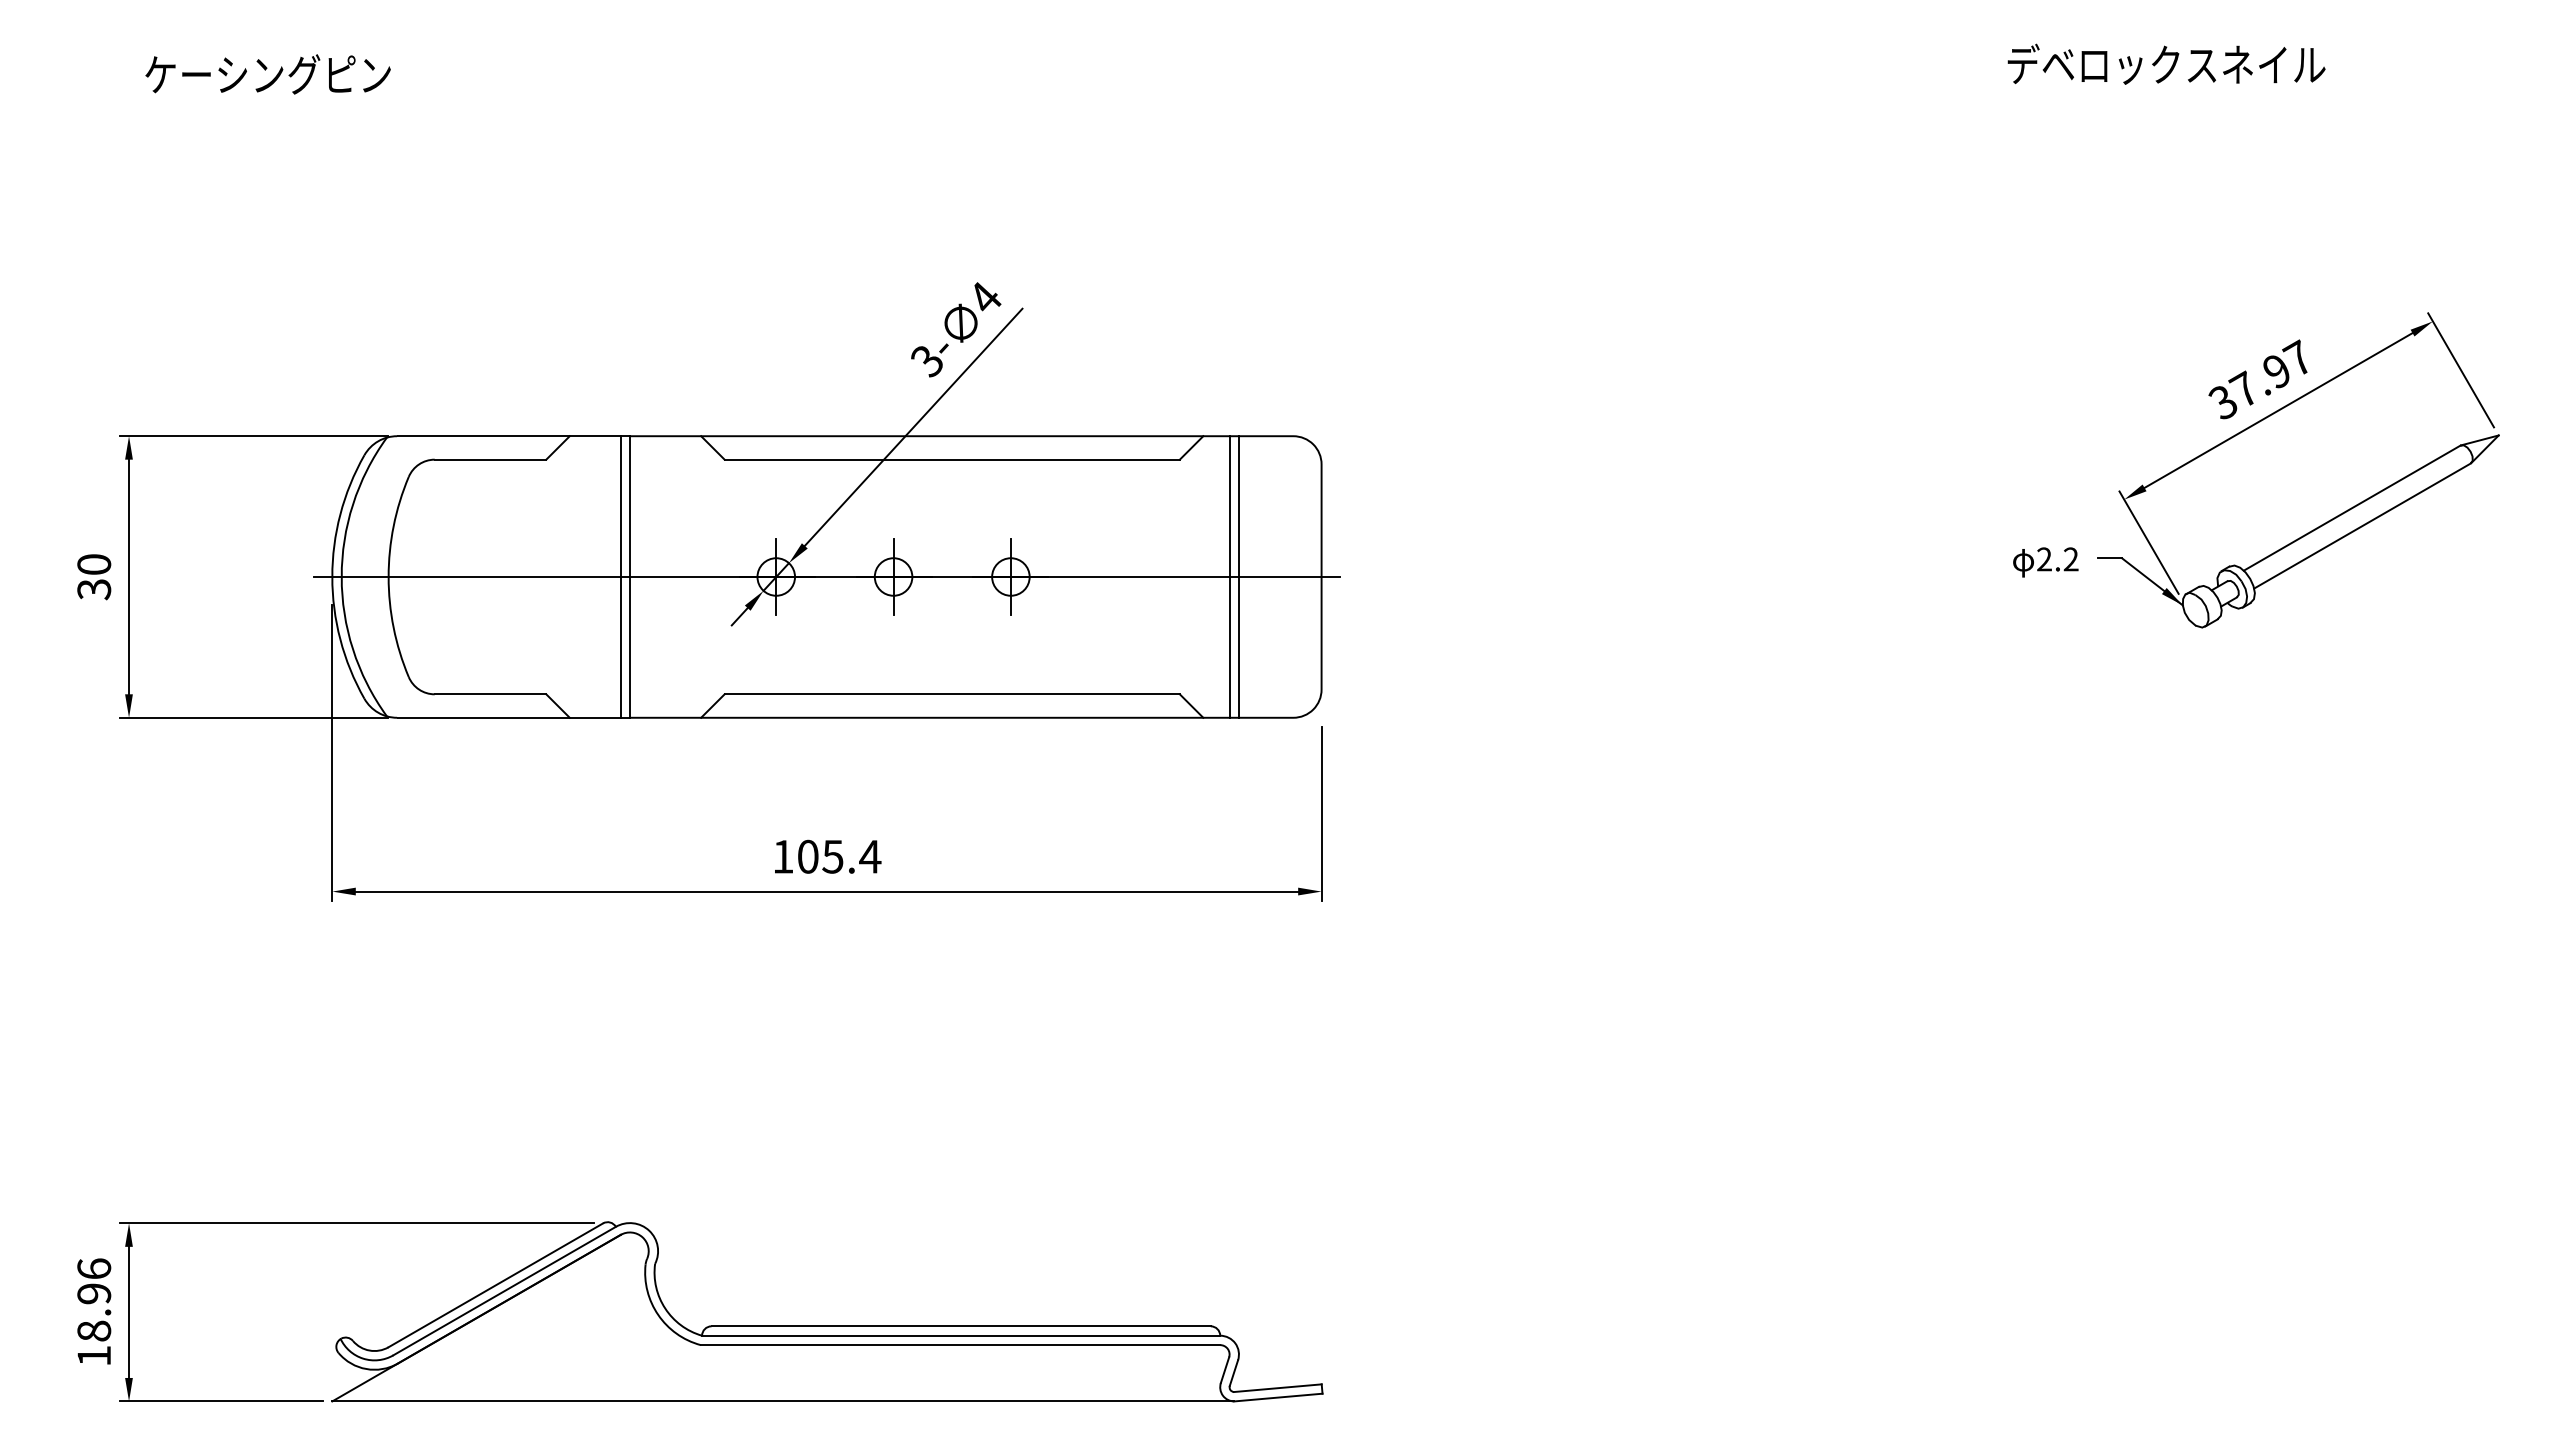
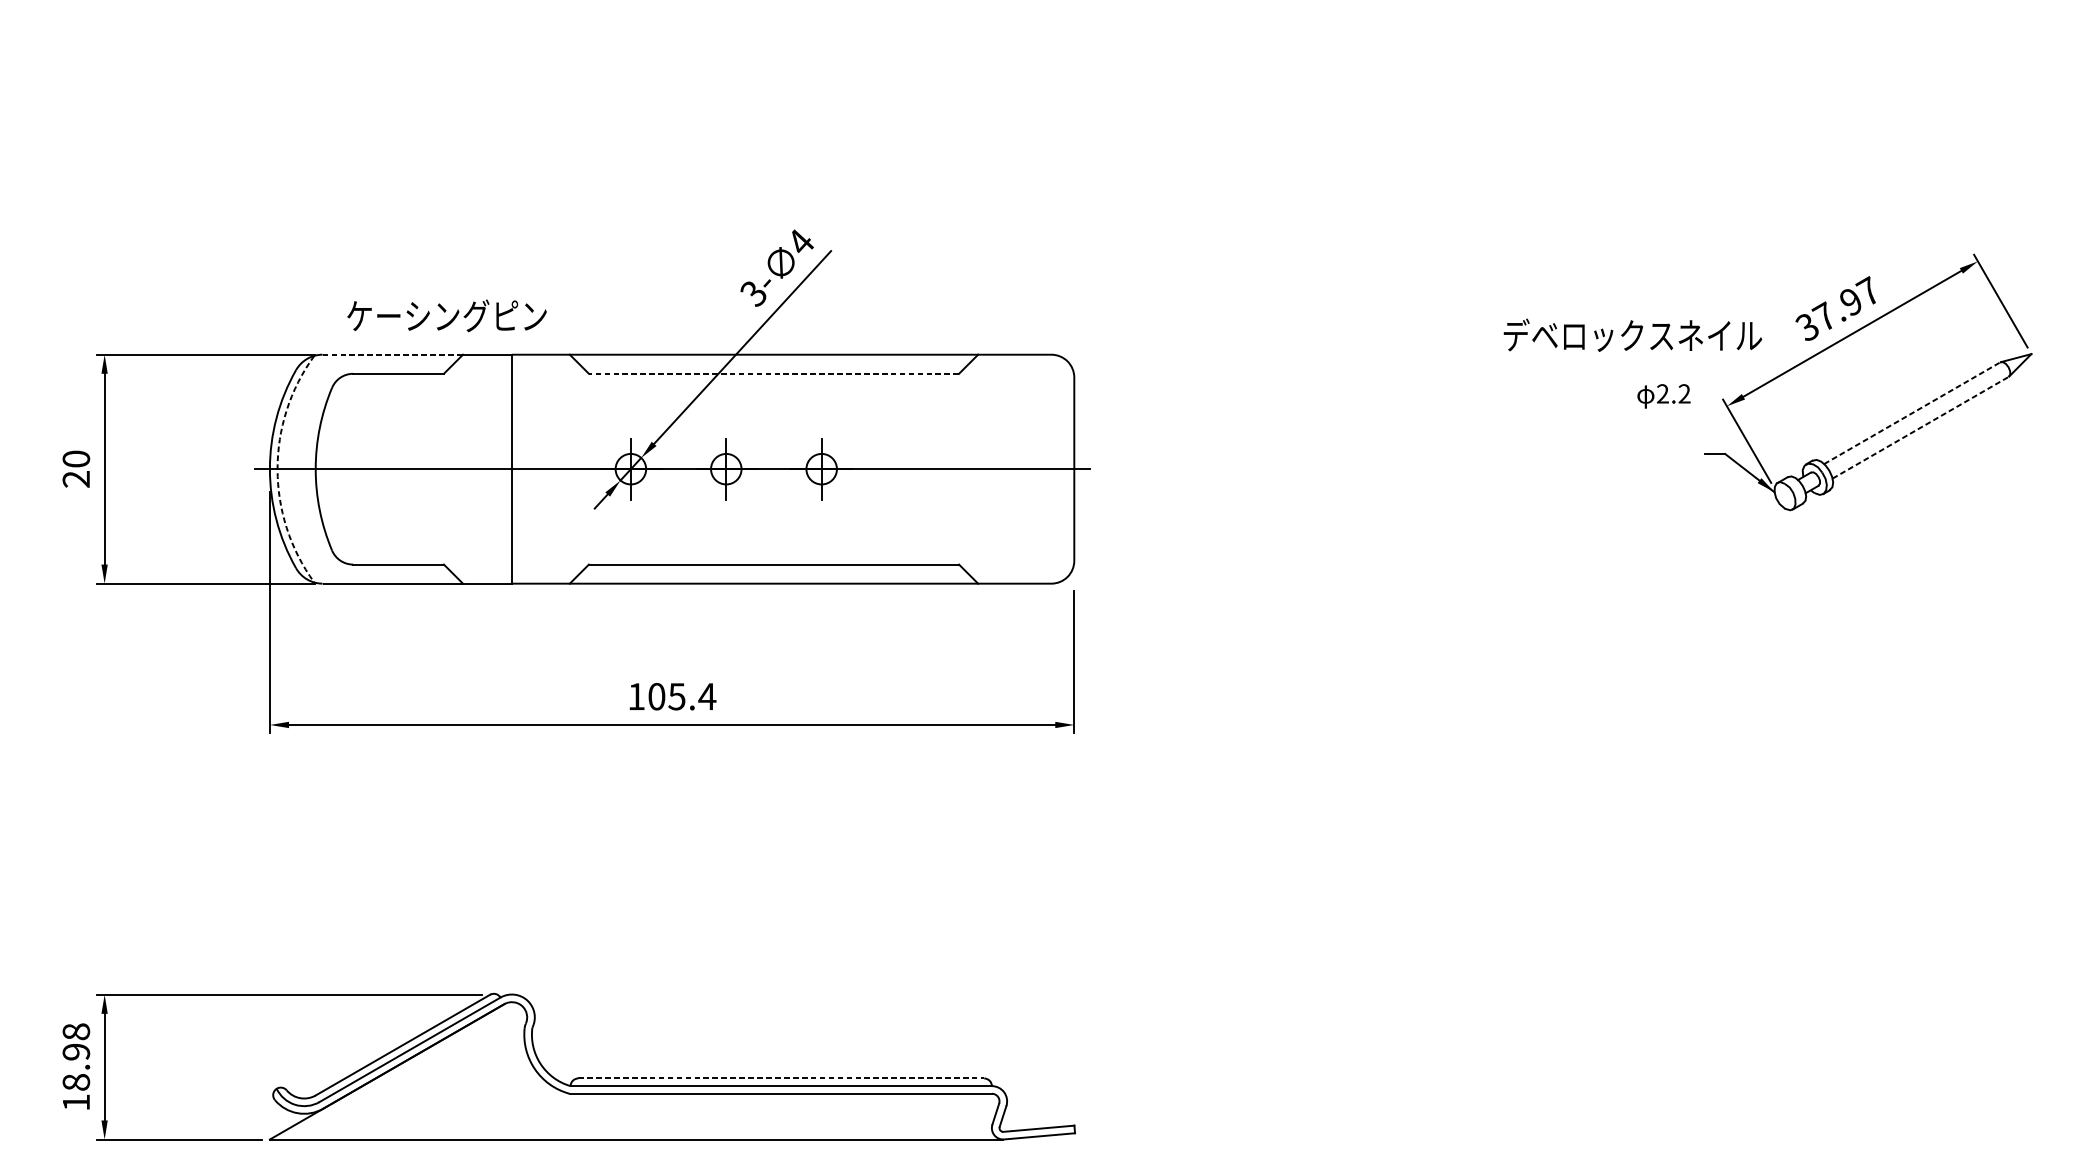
text: (2166, 63) -> (1632, 334), moved
text: (267, 74) -> (446, 315), moved
line: (483, 436) -> (392, 354), solid -> dashed
line: (952, 459) -> (774, 373), solid -> dashed
line: (2352, 508) -> (1912, 413), solid -> dashed
line: (2362, 526) -> (1920, 428), solid -> dashed
text: (2045, 562) -> (1663, 396), moved
line: (620, 576) -> (504, 468), removed
line: (1229, 576) -> (999, 468), removed
line: (1238, 576) -> (1006, 468), removed
arc: (341, 577) -> (277, 469), solid -> dashed
text: (94, 589) -> (76, 479), 30 -> 20
text: (94, 1268) -> (76, 1031), 18.96 -> 18.98
line: (961, 1326) -> (781, 1078), solid -> dashed

